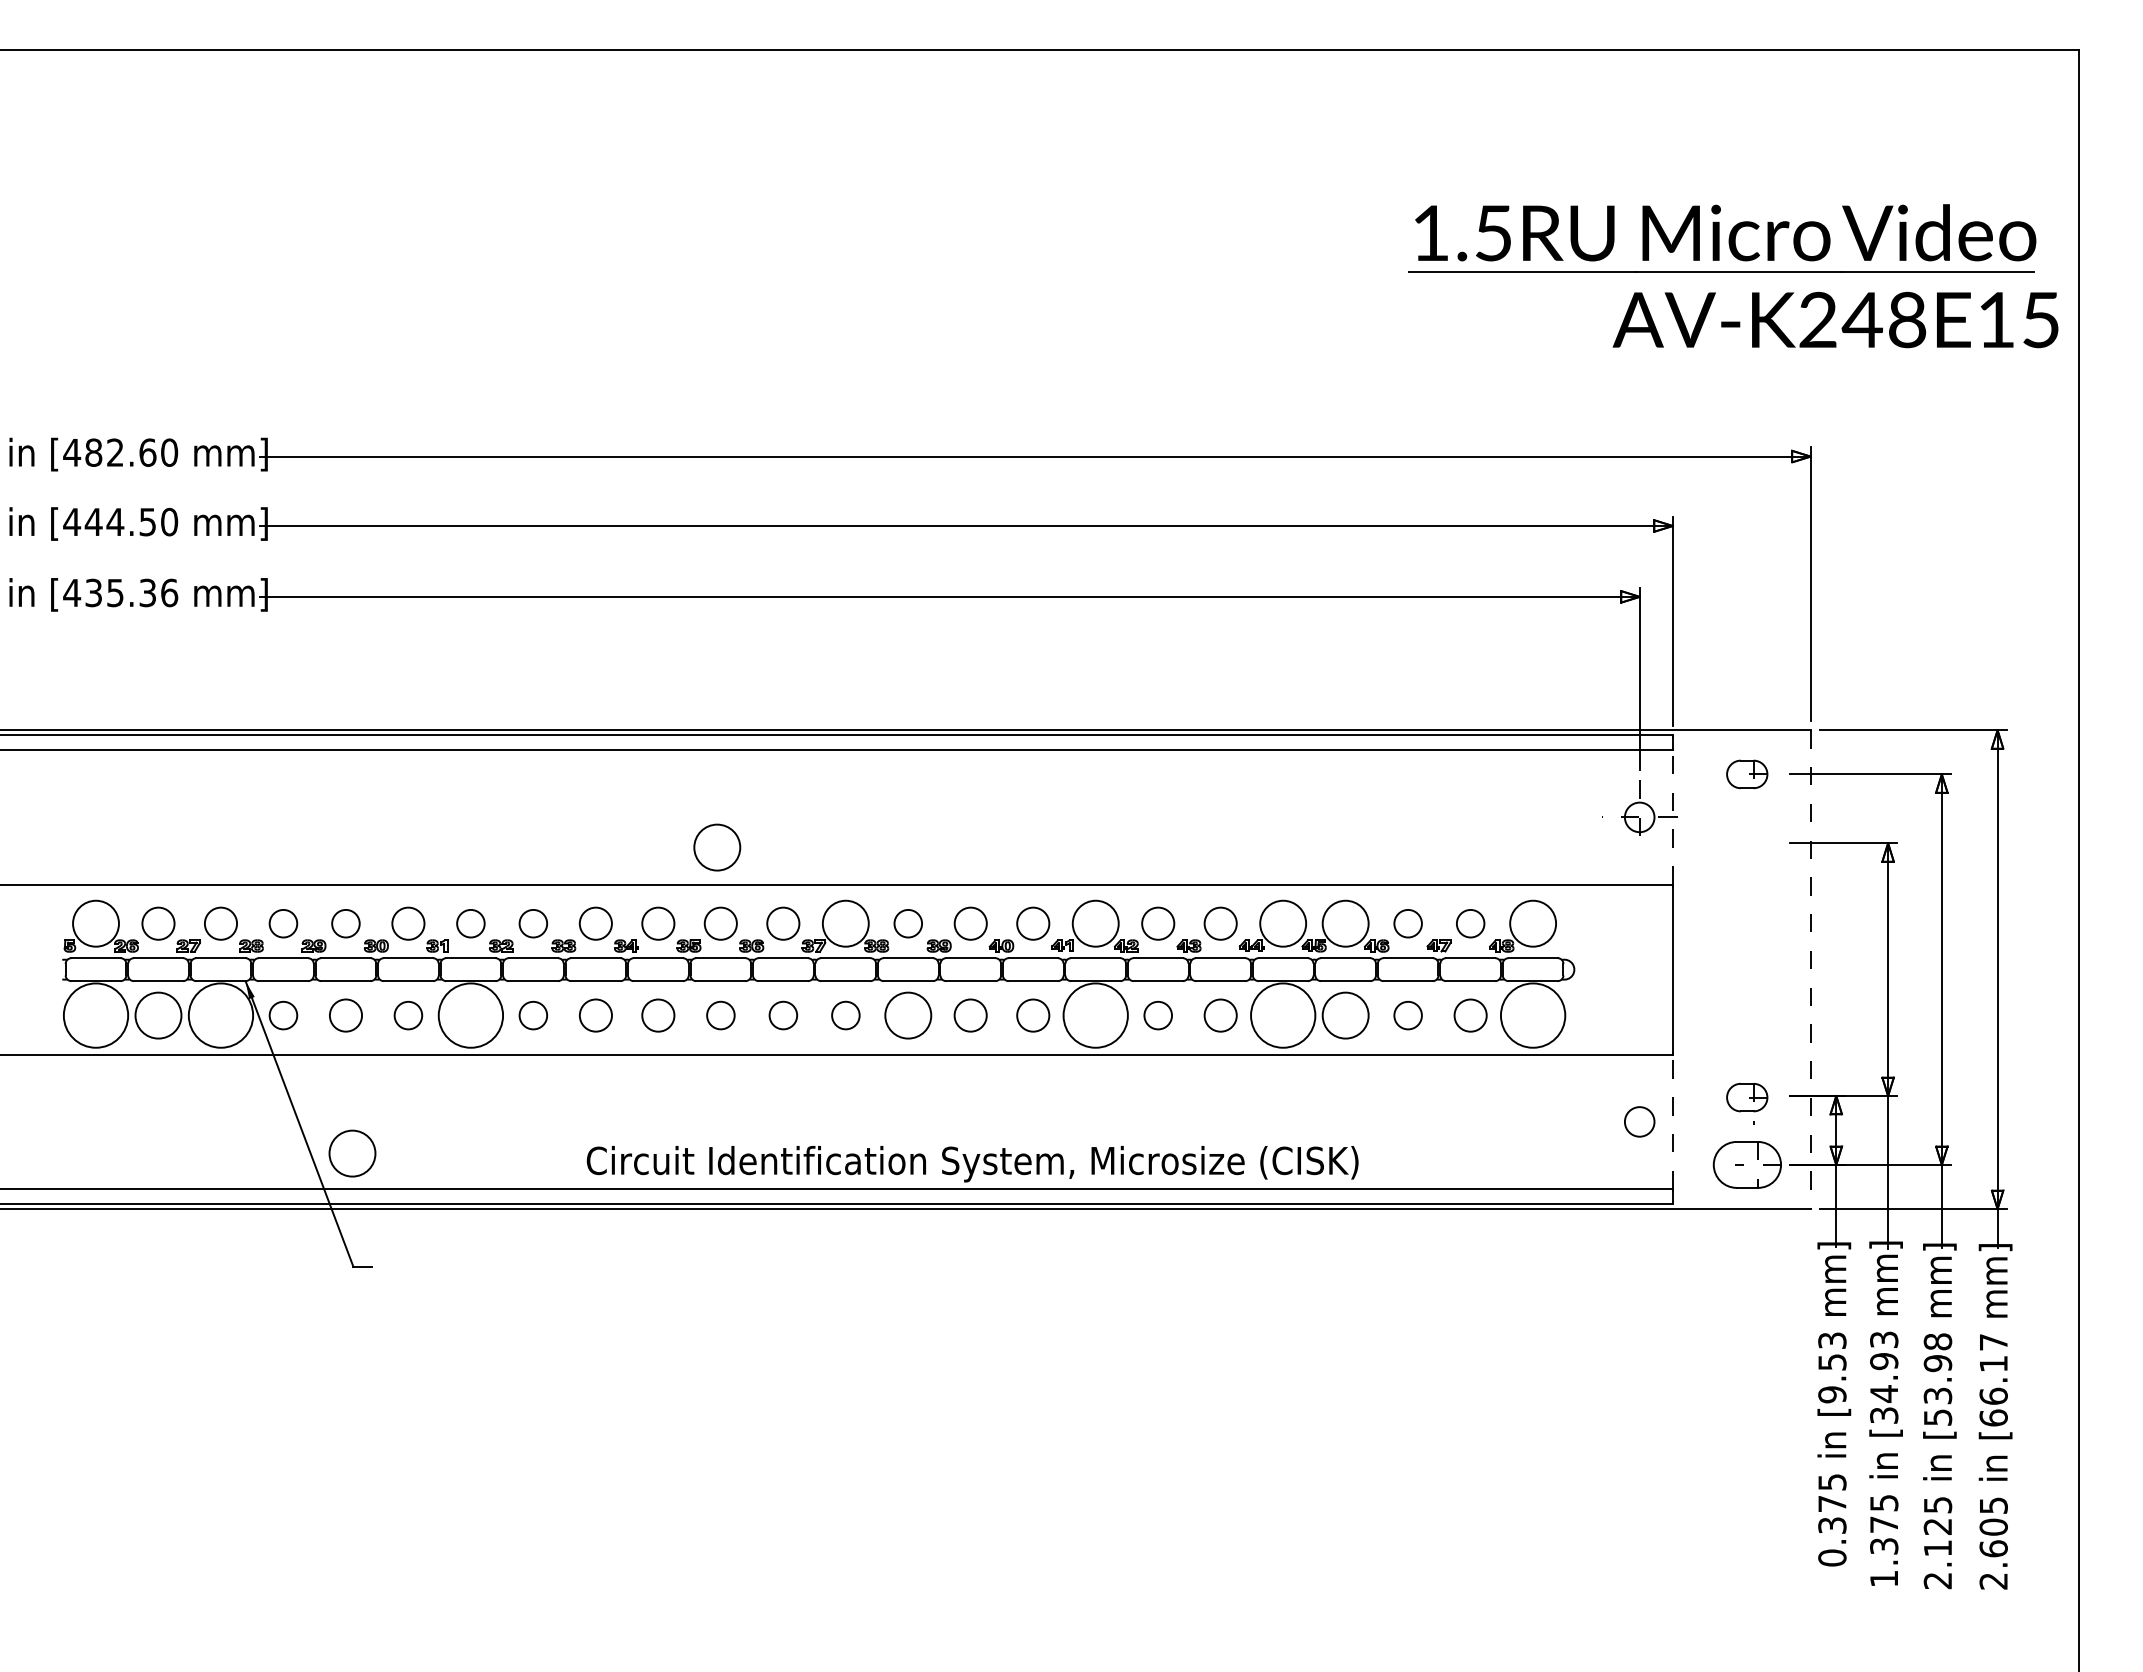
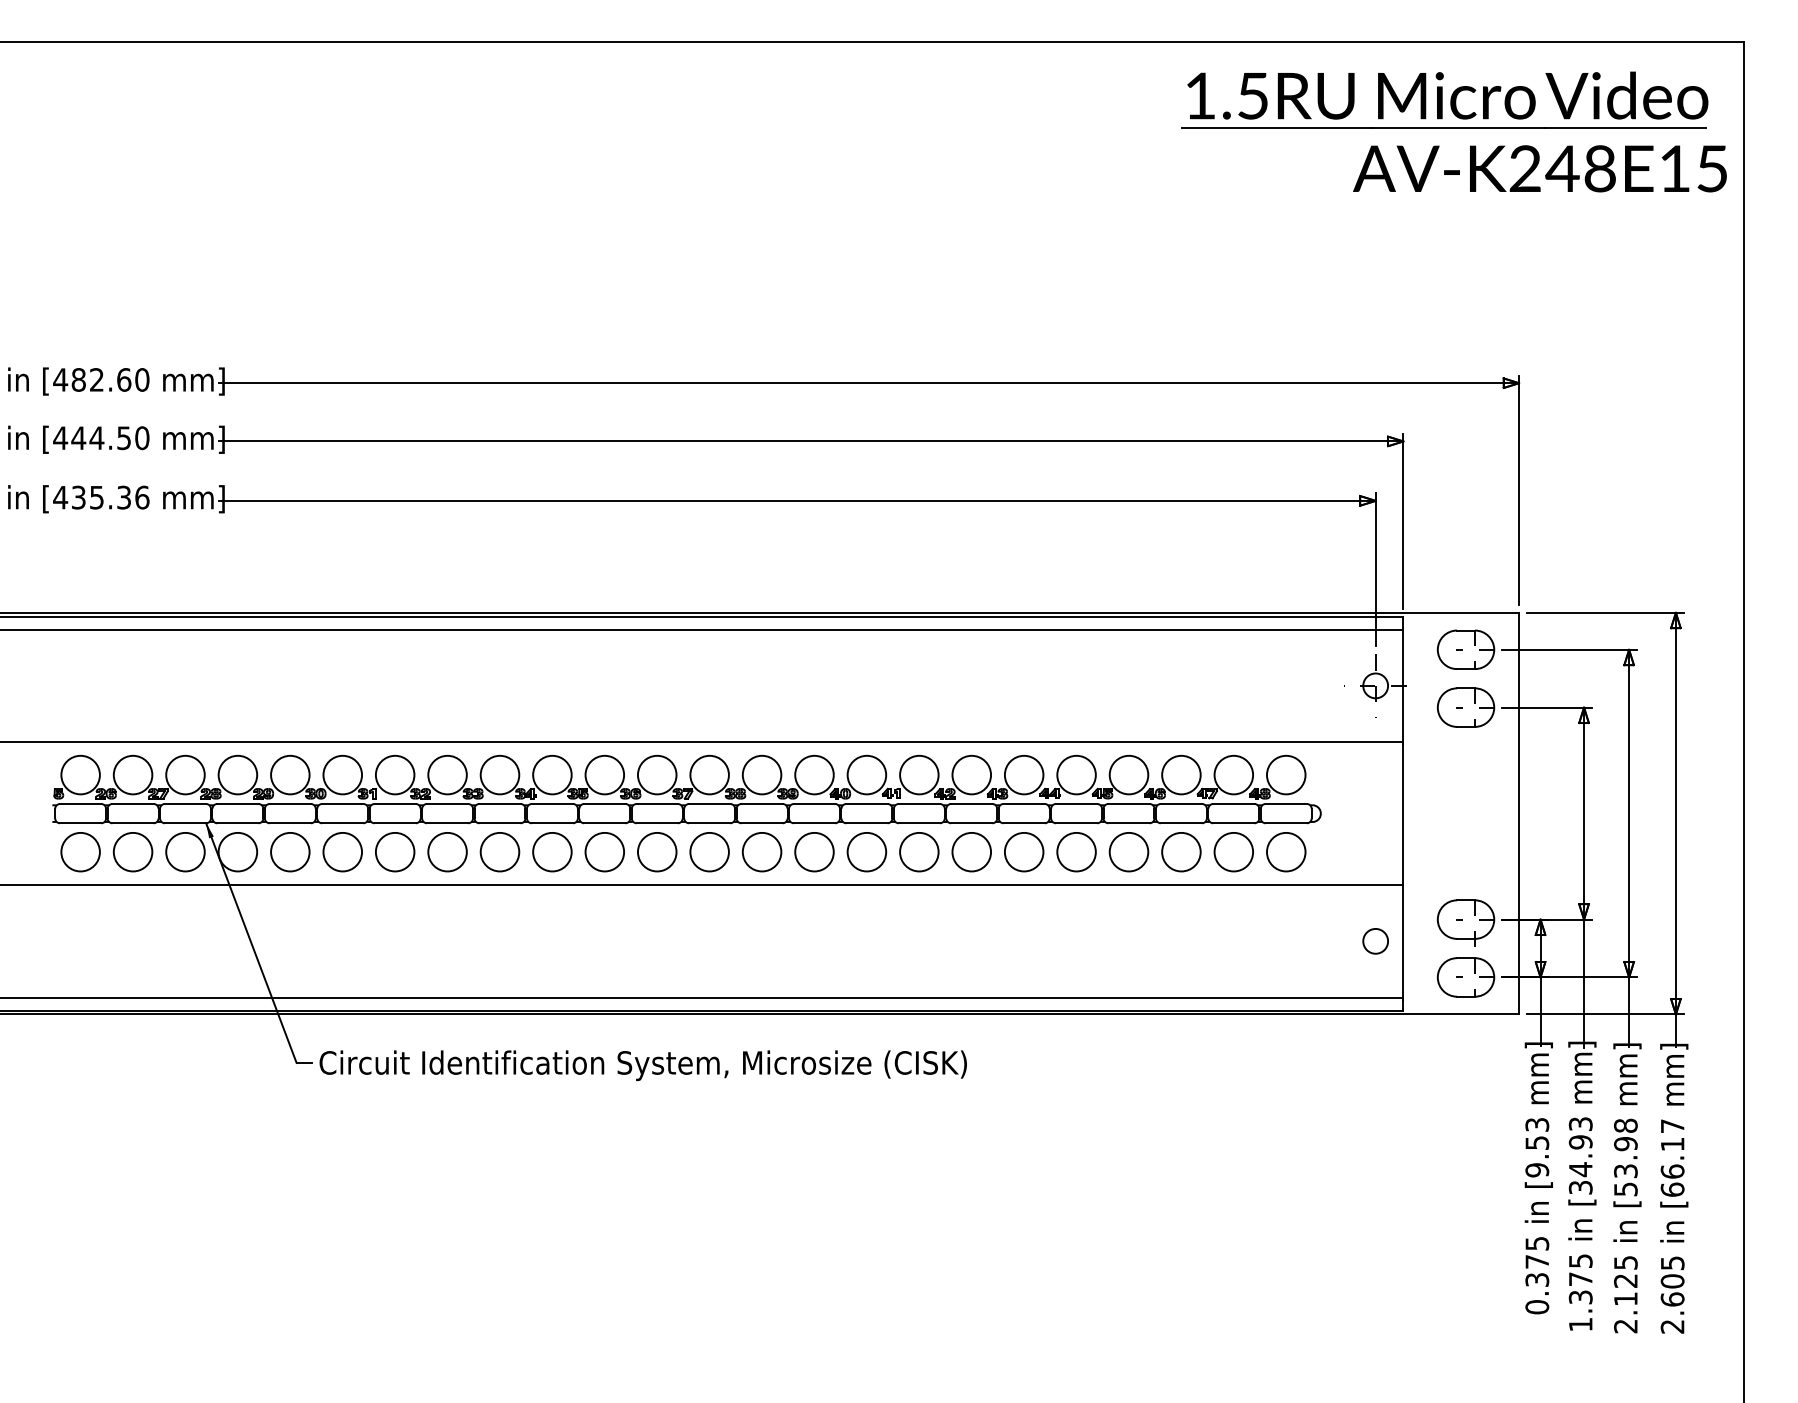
part: (1733, 276) -> (1454, 132), moved
part: (1746, 774) -> (1465, 649), size x1.67
line: (1672, 816) -> (1403, 685), dashed -> solid
part: (1746, 843) -> (1465, 707), added
circle: (717, 847) -> (602, 711), removed
circle: (158, 923) -> (133, 774), size x1.43
circle: (220, 923) -> (185, 774), size x1.43
circle: (283, 923) -> (237, 774), size x1.67
circle: (345, 923) -> (289, 774), size x1.67
circle: (408, 923) -> (342, 774), size x1.43
circle: (470, 923) -> (394, 774), size x1.67
circle: (533, 923) -> (447, 774), size x1.67
circle: (595, 923) -> (499, 774), size x1.43
circle: (658, 923) -> (552, 774), size x1.43
circle: (720, 923) -> (604, 774), size x1.43
circle: (783, 923) -> (657, 774), size x1.43
circle: (908, 923) -> (762, 774), size x1.67
circle: (970, 923) -> (814, 774), size x1.43
circle: (1033, 923) -> (867, 774), size x1.43
circle: (1158, 923) -> (971, 774), size x1.43
circle: (1220, 923) -> (1023, 774), size x1.43
circle: (1408, 923) -> (1181, 774), size x1.67
circle: (1470, 923) -> (1233, 774), size x1.67
line: (1810, 970) -> (1518, 814), dashed -> solid
circle: (95, 1015) -> (80, 852), size x0.71
circle: (220, 1015) -> (185, 852), size x0.71
circle: (283, 1015) -> (237, 852), size x1.67
circle: (345, 1015) -> (289, 852), size x1.43
circle: (408, 1015) -> (342, 852), size x1.67
circle: (470, 1015) -> (394, 852), size x0.71
circle: (533, 1015) -> (447, 852), size x1.67
circle: (595, 1015) -> (499, 852), size x1.43
circle: (658, 1015) -> (552, 852), size x1.43
circle: (720, 1015) -> (604, 852), size x1.67
circle: (783, 1015) -> (657, 852), size x1.67
circle: (845, 1015) -> (709, 852), size x1.67
circle: (970, 1015) -> (814, 852), size x1.43
circle: (1033, 1015) -> (867, 852), size x1.43
circle: (1095, 1015) -> (919, 852), size x0.71
circle: (1158, 1015) -> (971, 852), size x1.67
circle: (1220, 1015) -> (1023, 852), size x1.43
circle: (1283, 1015) -> (1076, 852), size x0.71
circle: (1408, 1015) -> (1181, 852), size x1.67
circle: (1470, 1015) -> (1233, 852), size x1.43
circle: (1533, 1015) -> (1286, 852), size x0.71
part: (1746, 1099) -> (1465, 922), size x1.67
line: (1672, 1121) -> (1403, 941), dashed -> solid
circle: (352, 1153) -> (295, 967), removed
text: (972, 1164) -> (643, 1066), moved

